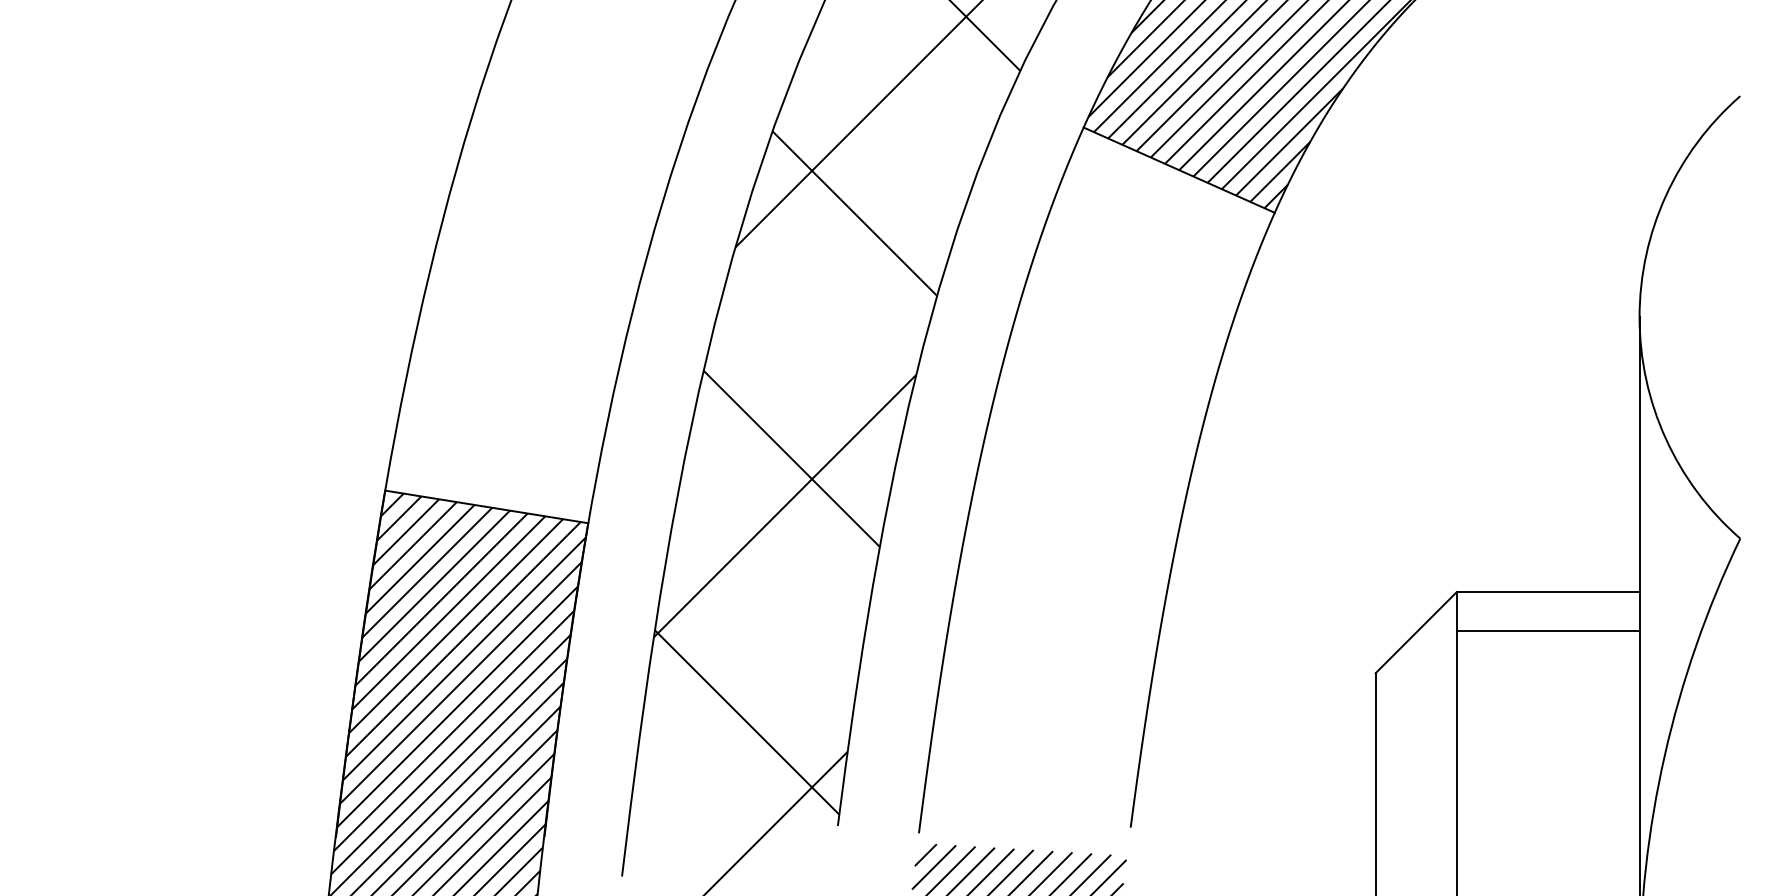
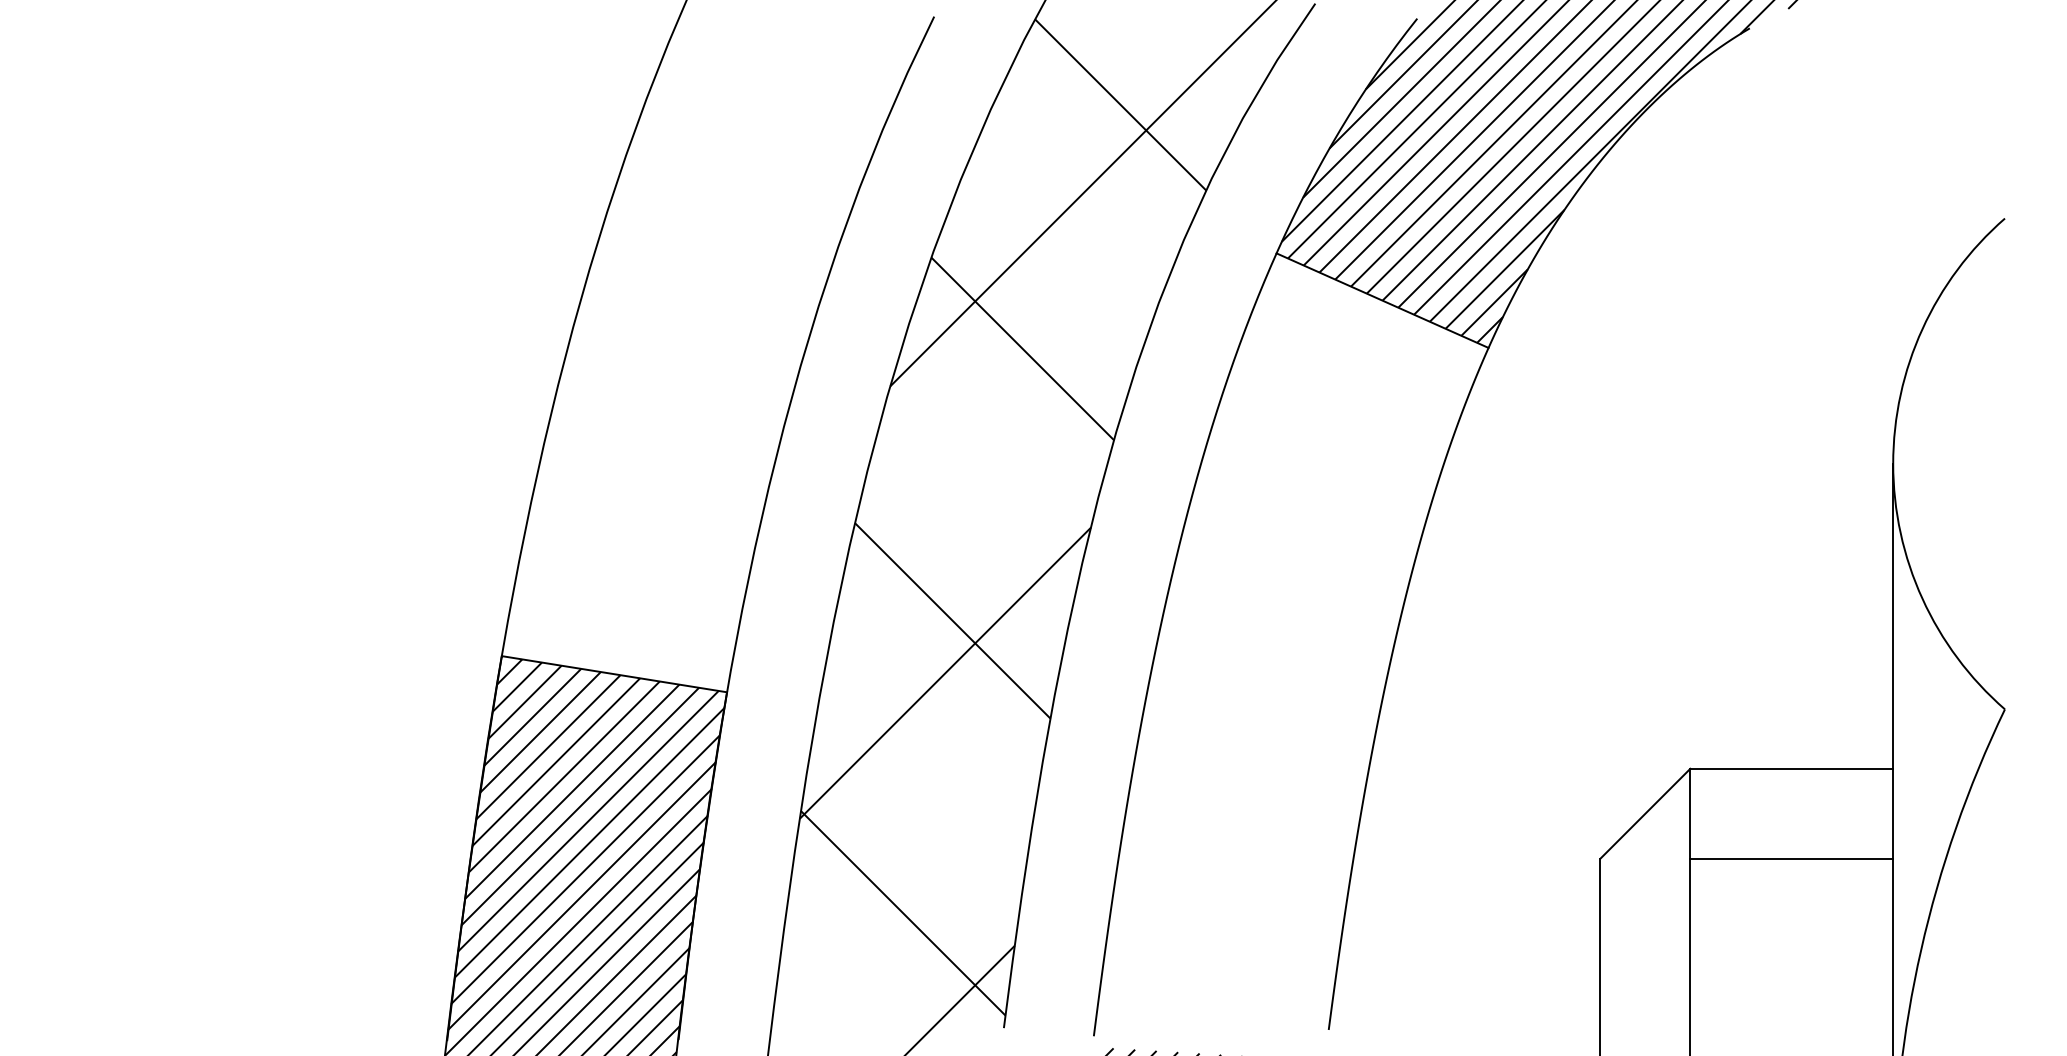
line: (1547, 630) -> (1791, 858), moved

